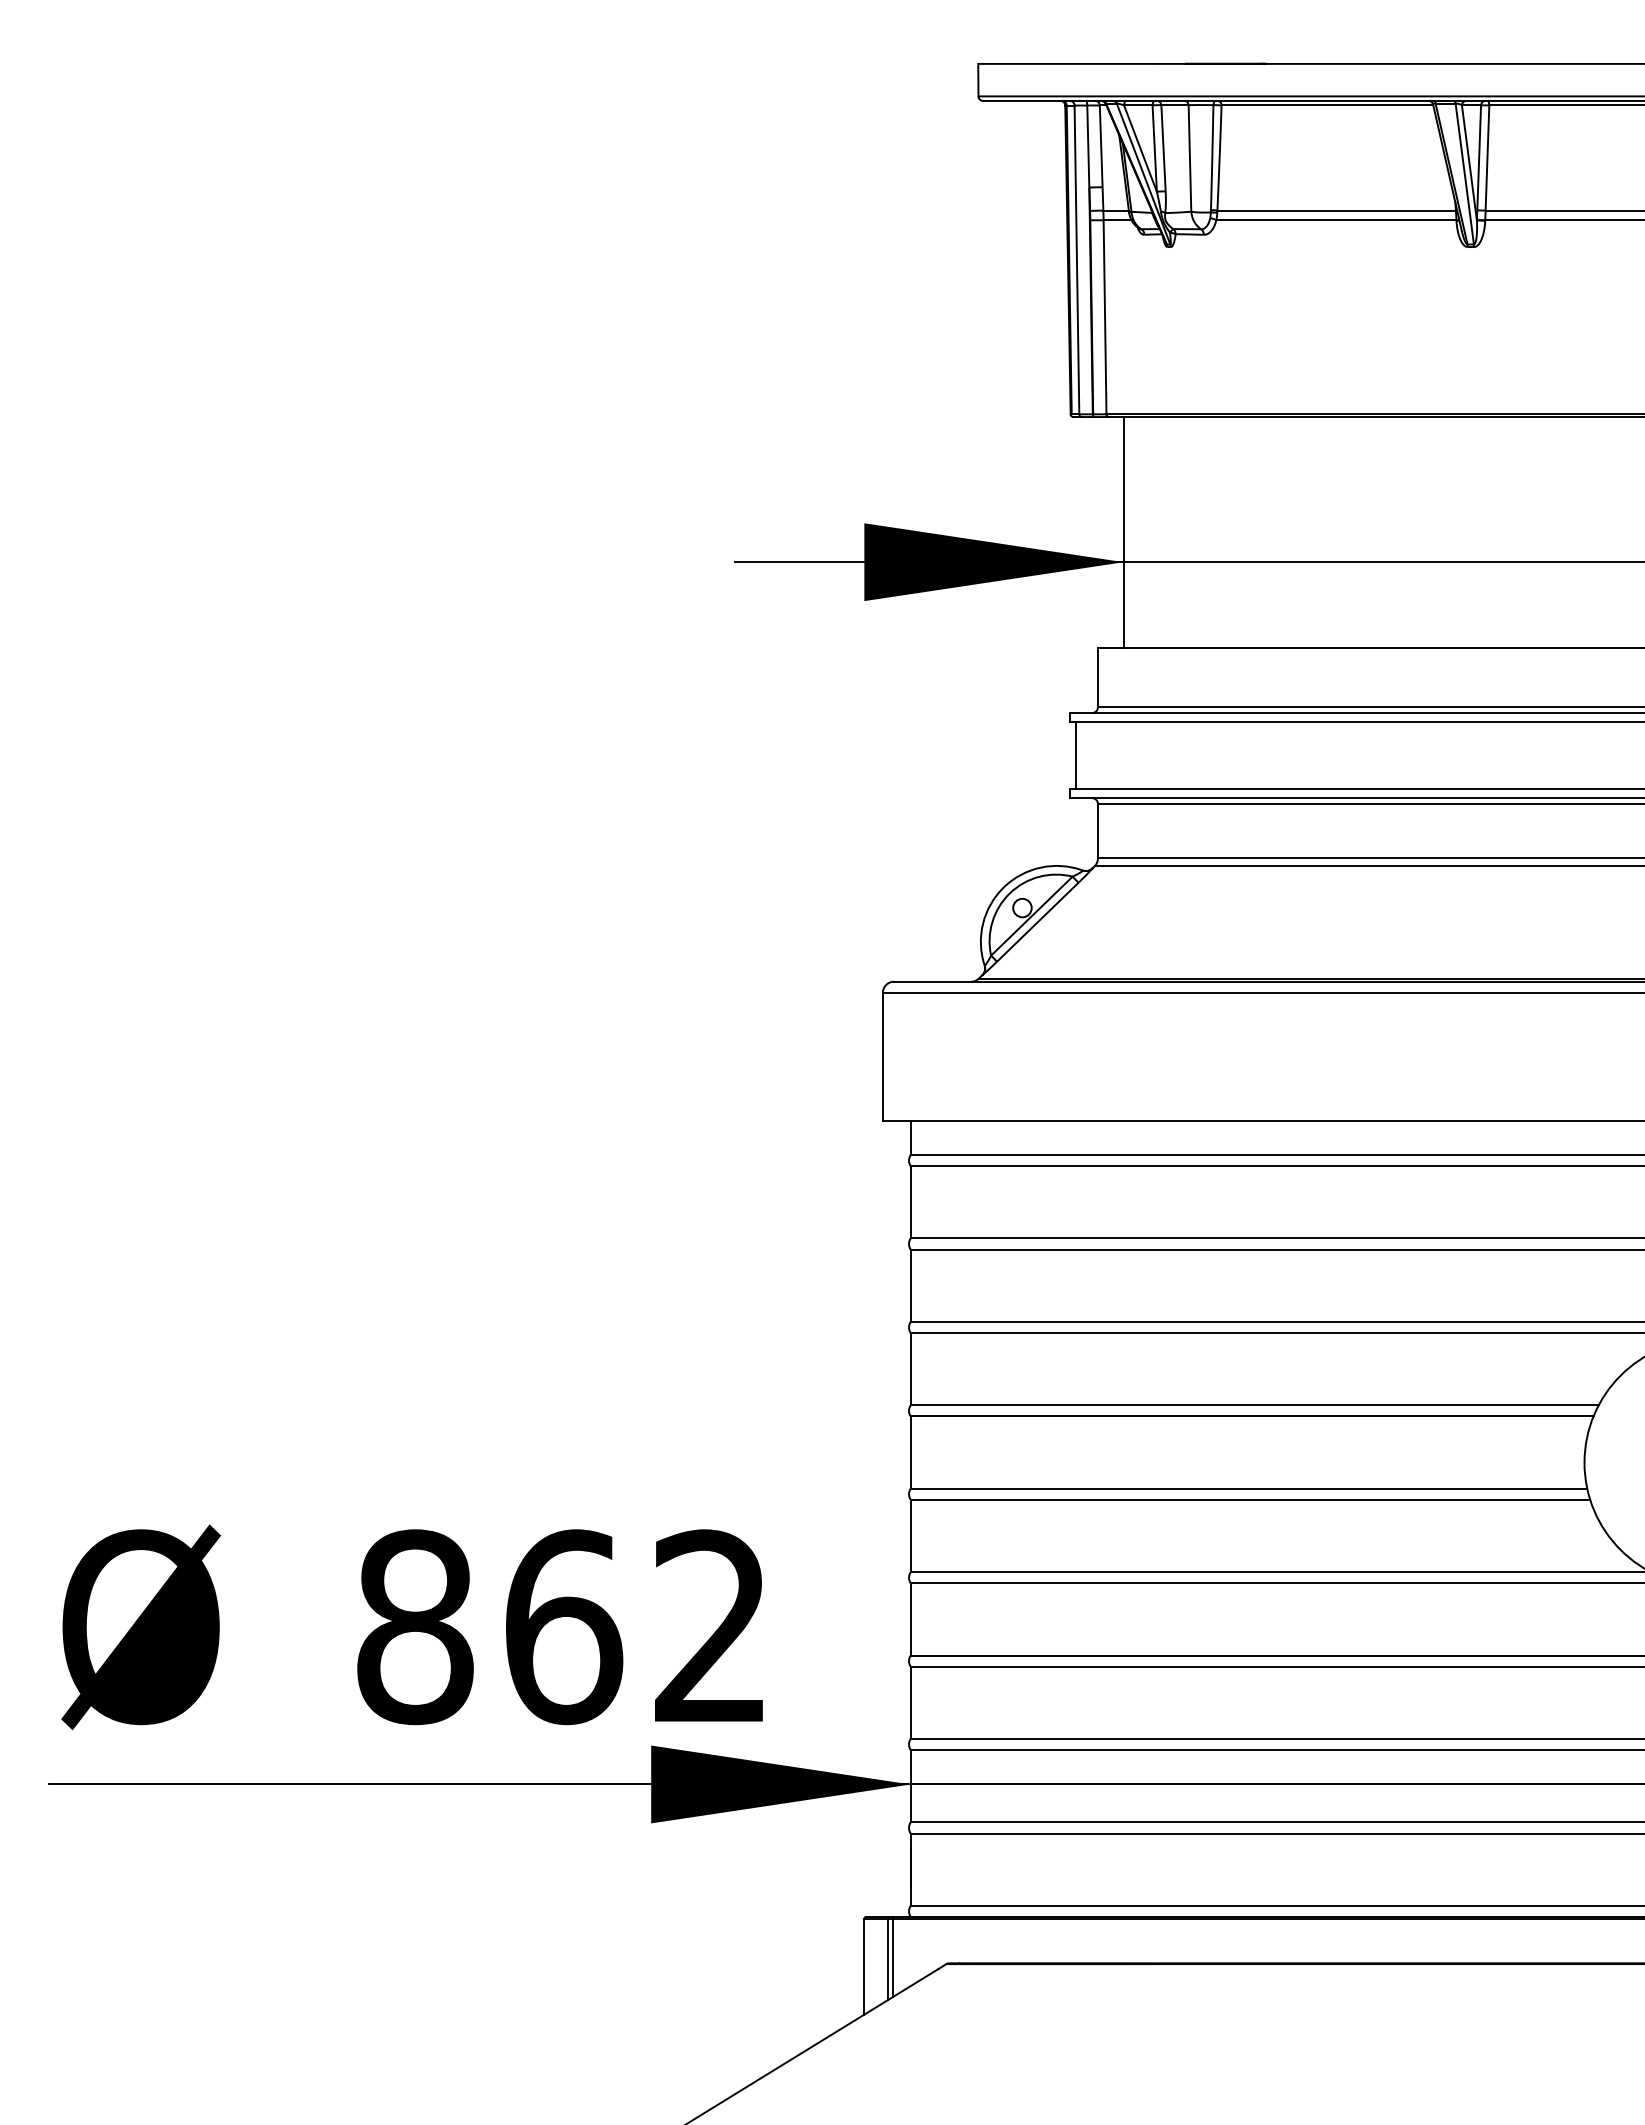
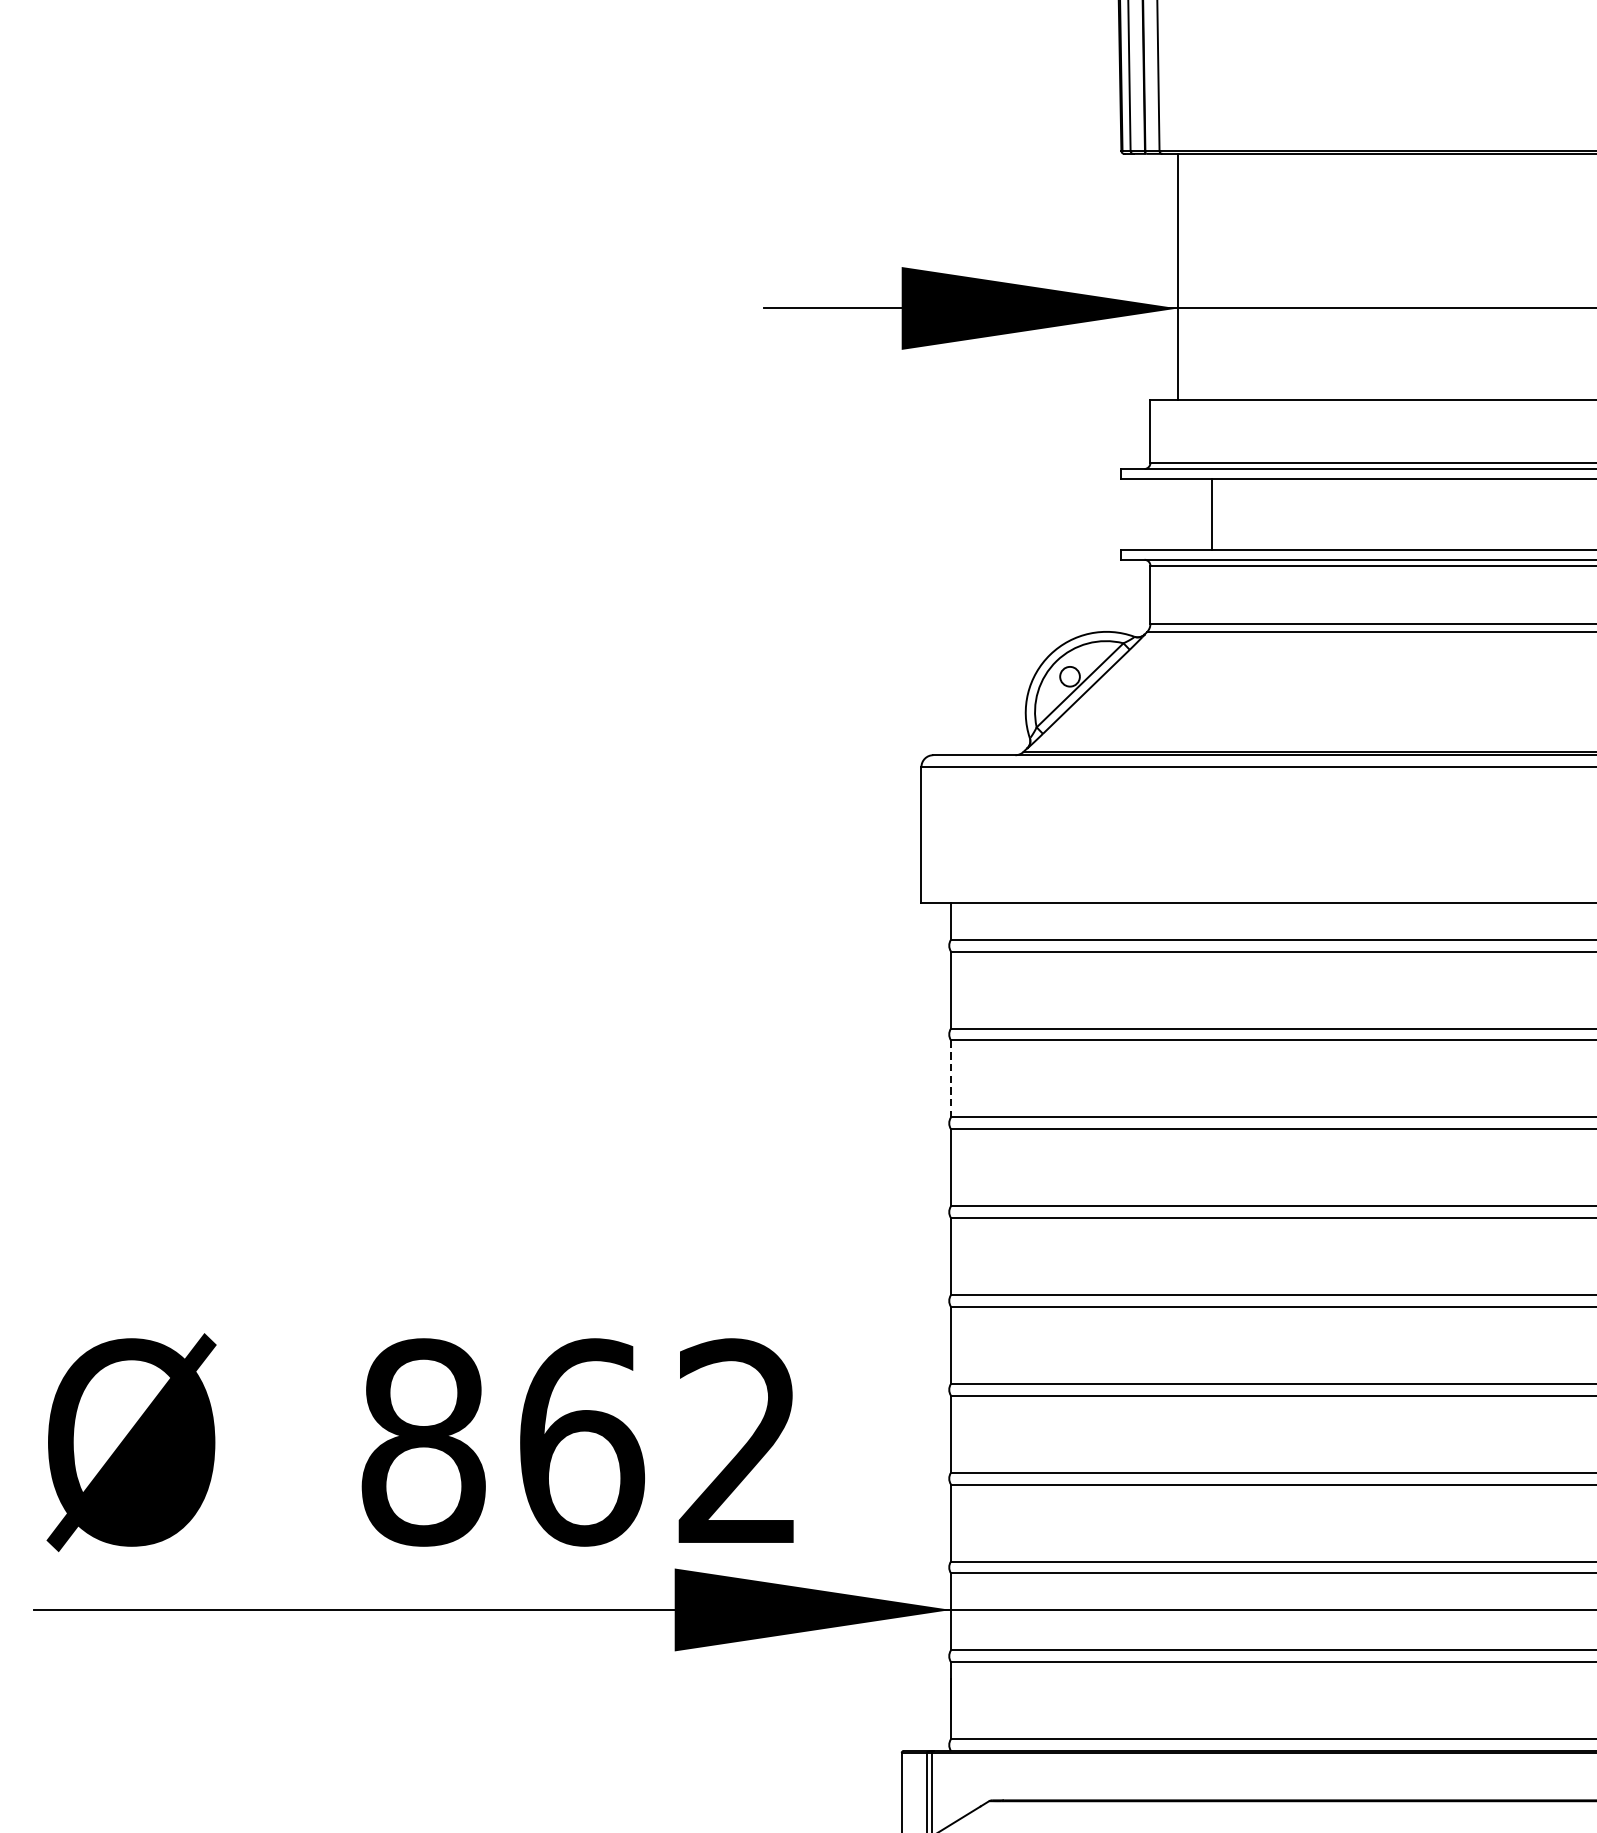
line: (1075, 755) -> (1211, 514), moved
line: (910, 1286) -> (950, 1079), solid -> dashed

